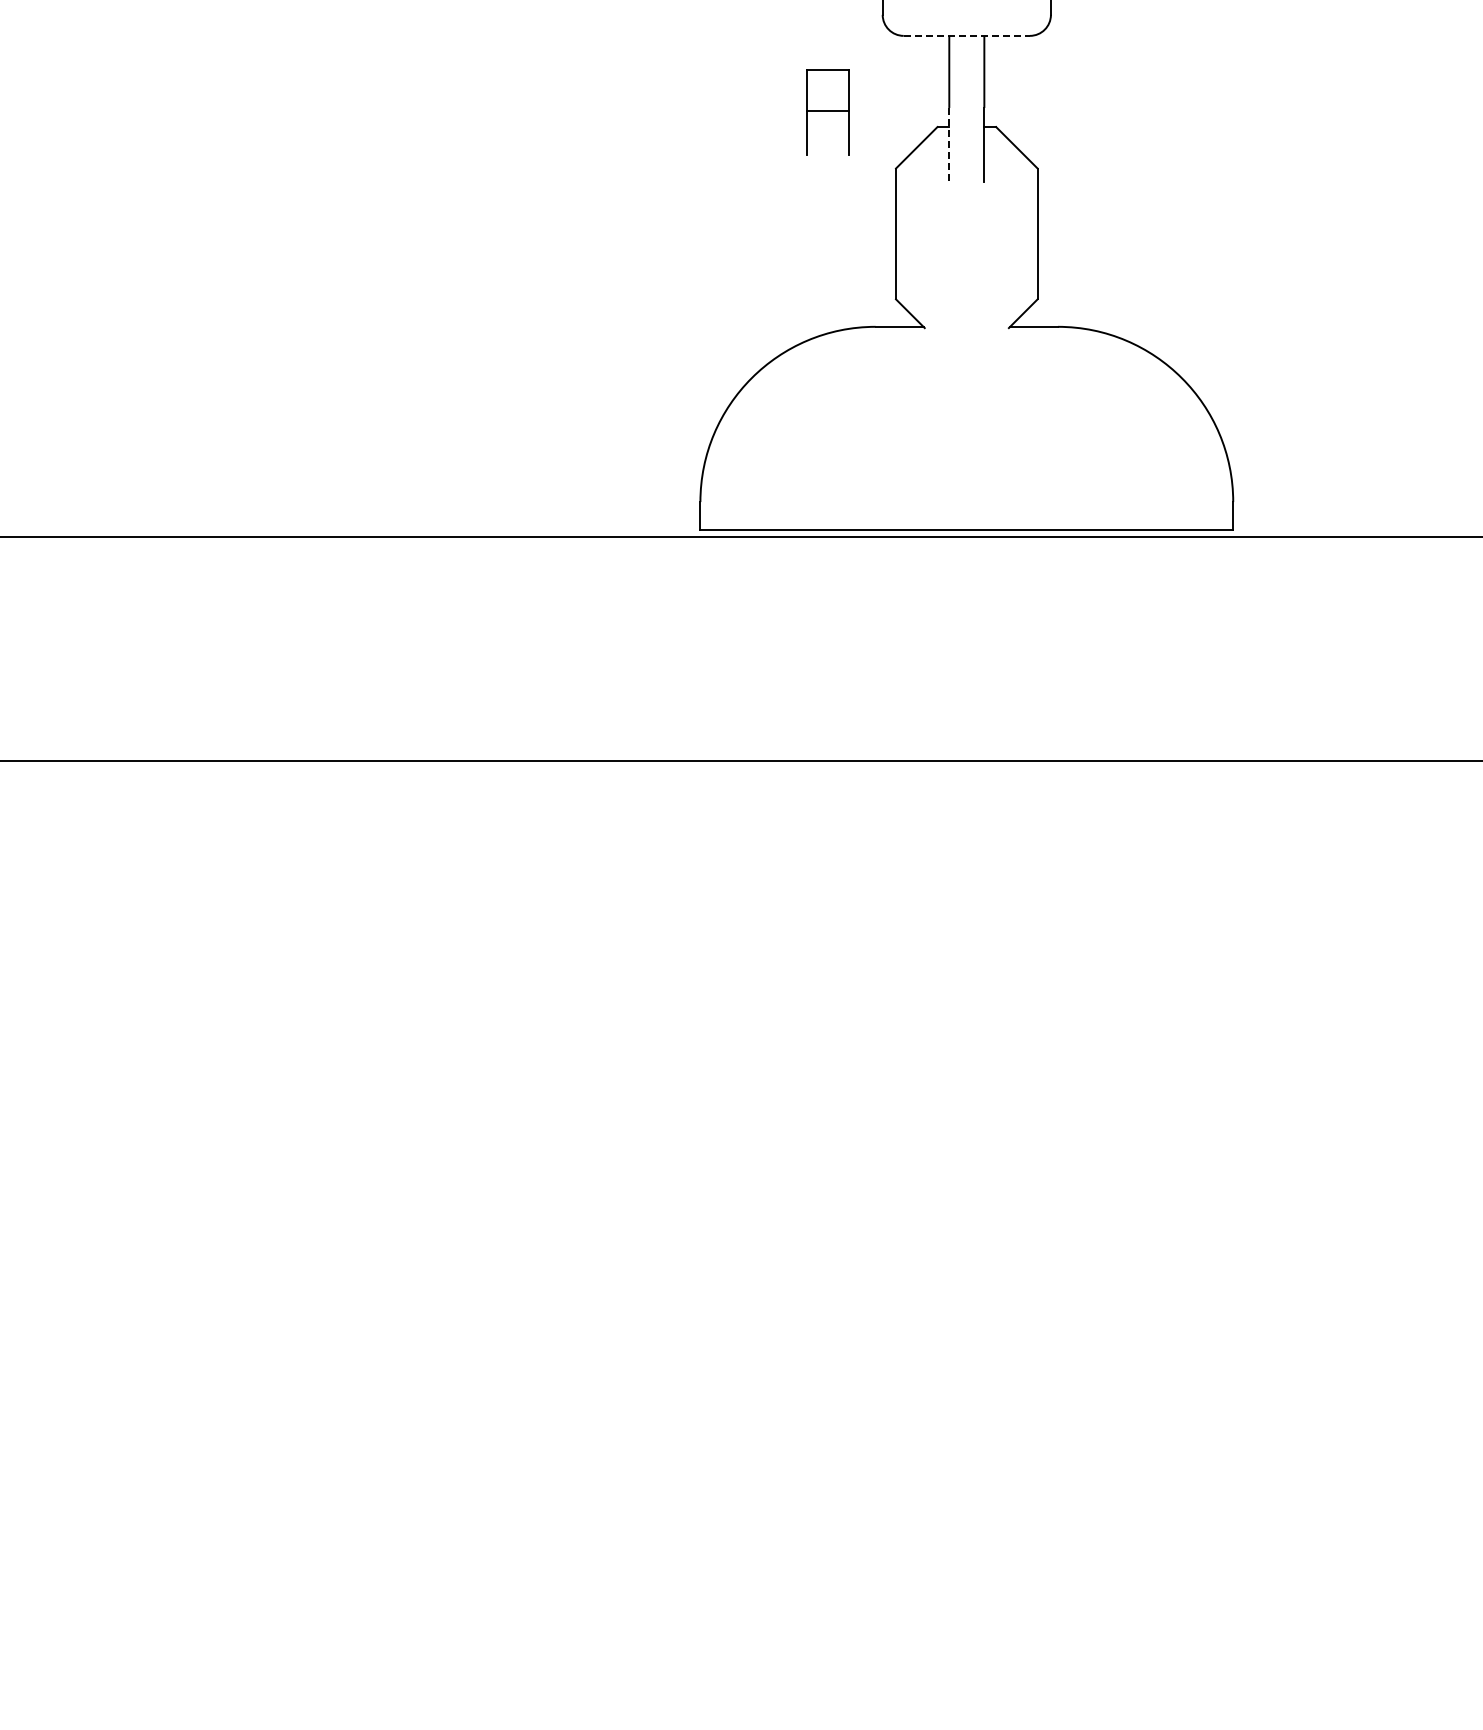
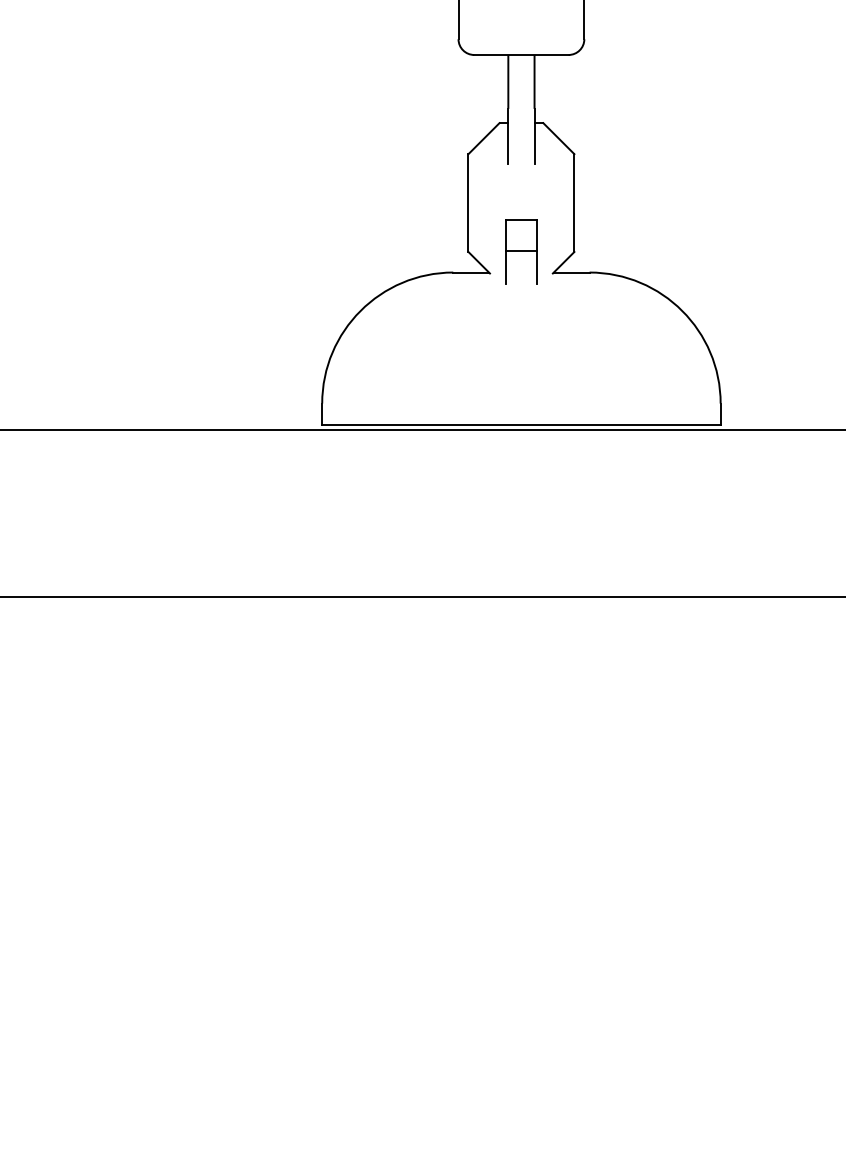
line: (967, 35) -> (521, 54), dashed -> solid
part: (827, 112) -> (521, 252), moved
line: (949, 145) -> (508, 136), dashed -> solid

